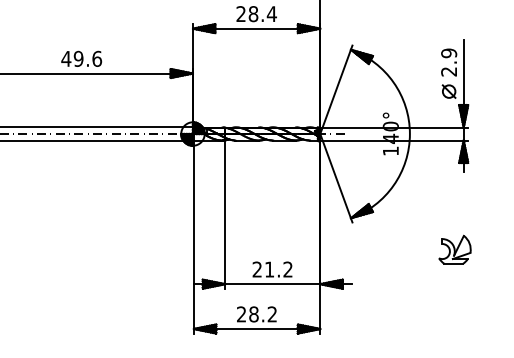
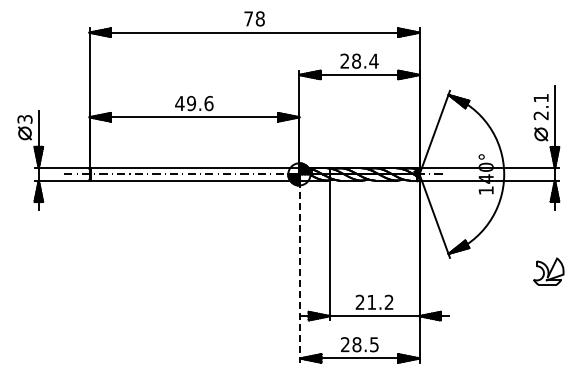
text: (448, 52) -> (540, 97), 2.9 -> 2.1
line: (194, 237) -> (300, 272), solid -> dashed
part: (454, 249) -> (548, 271), moved
text: (272, 314) -> (374, 344), 28.2 -> 28.5

